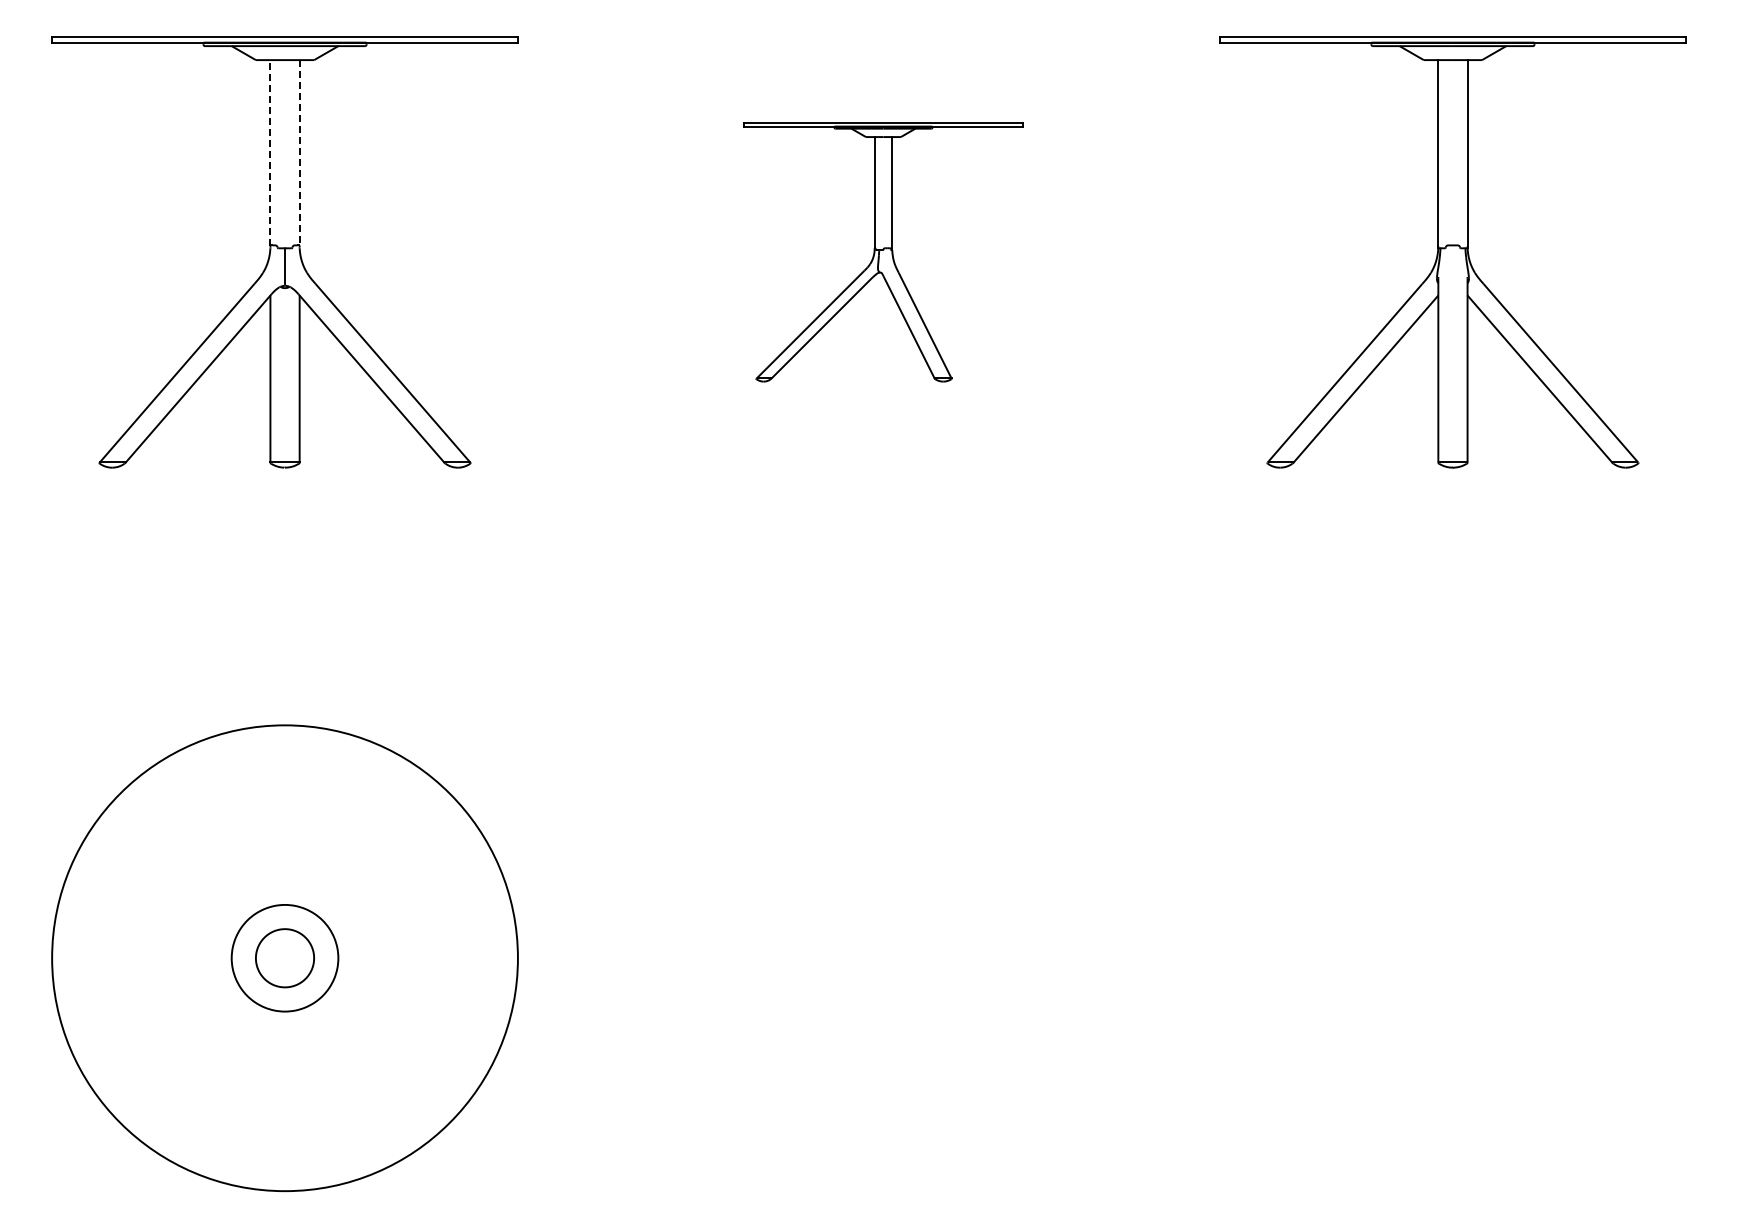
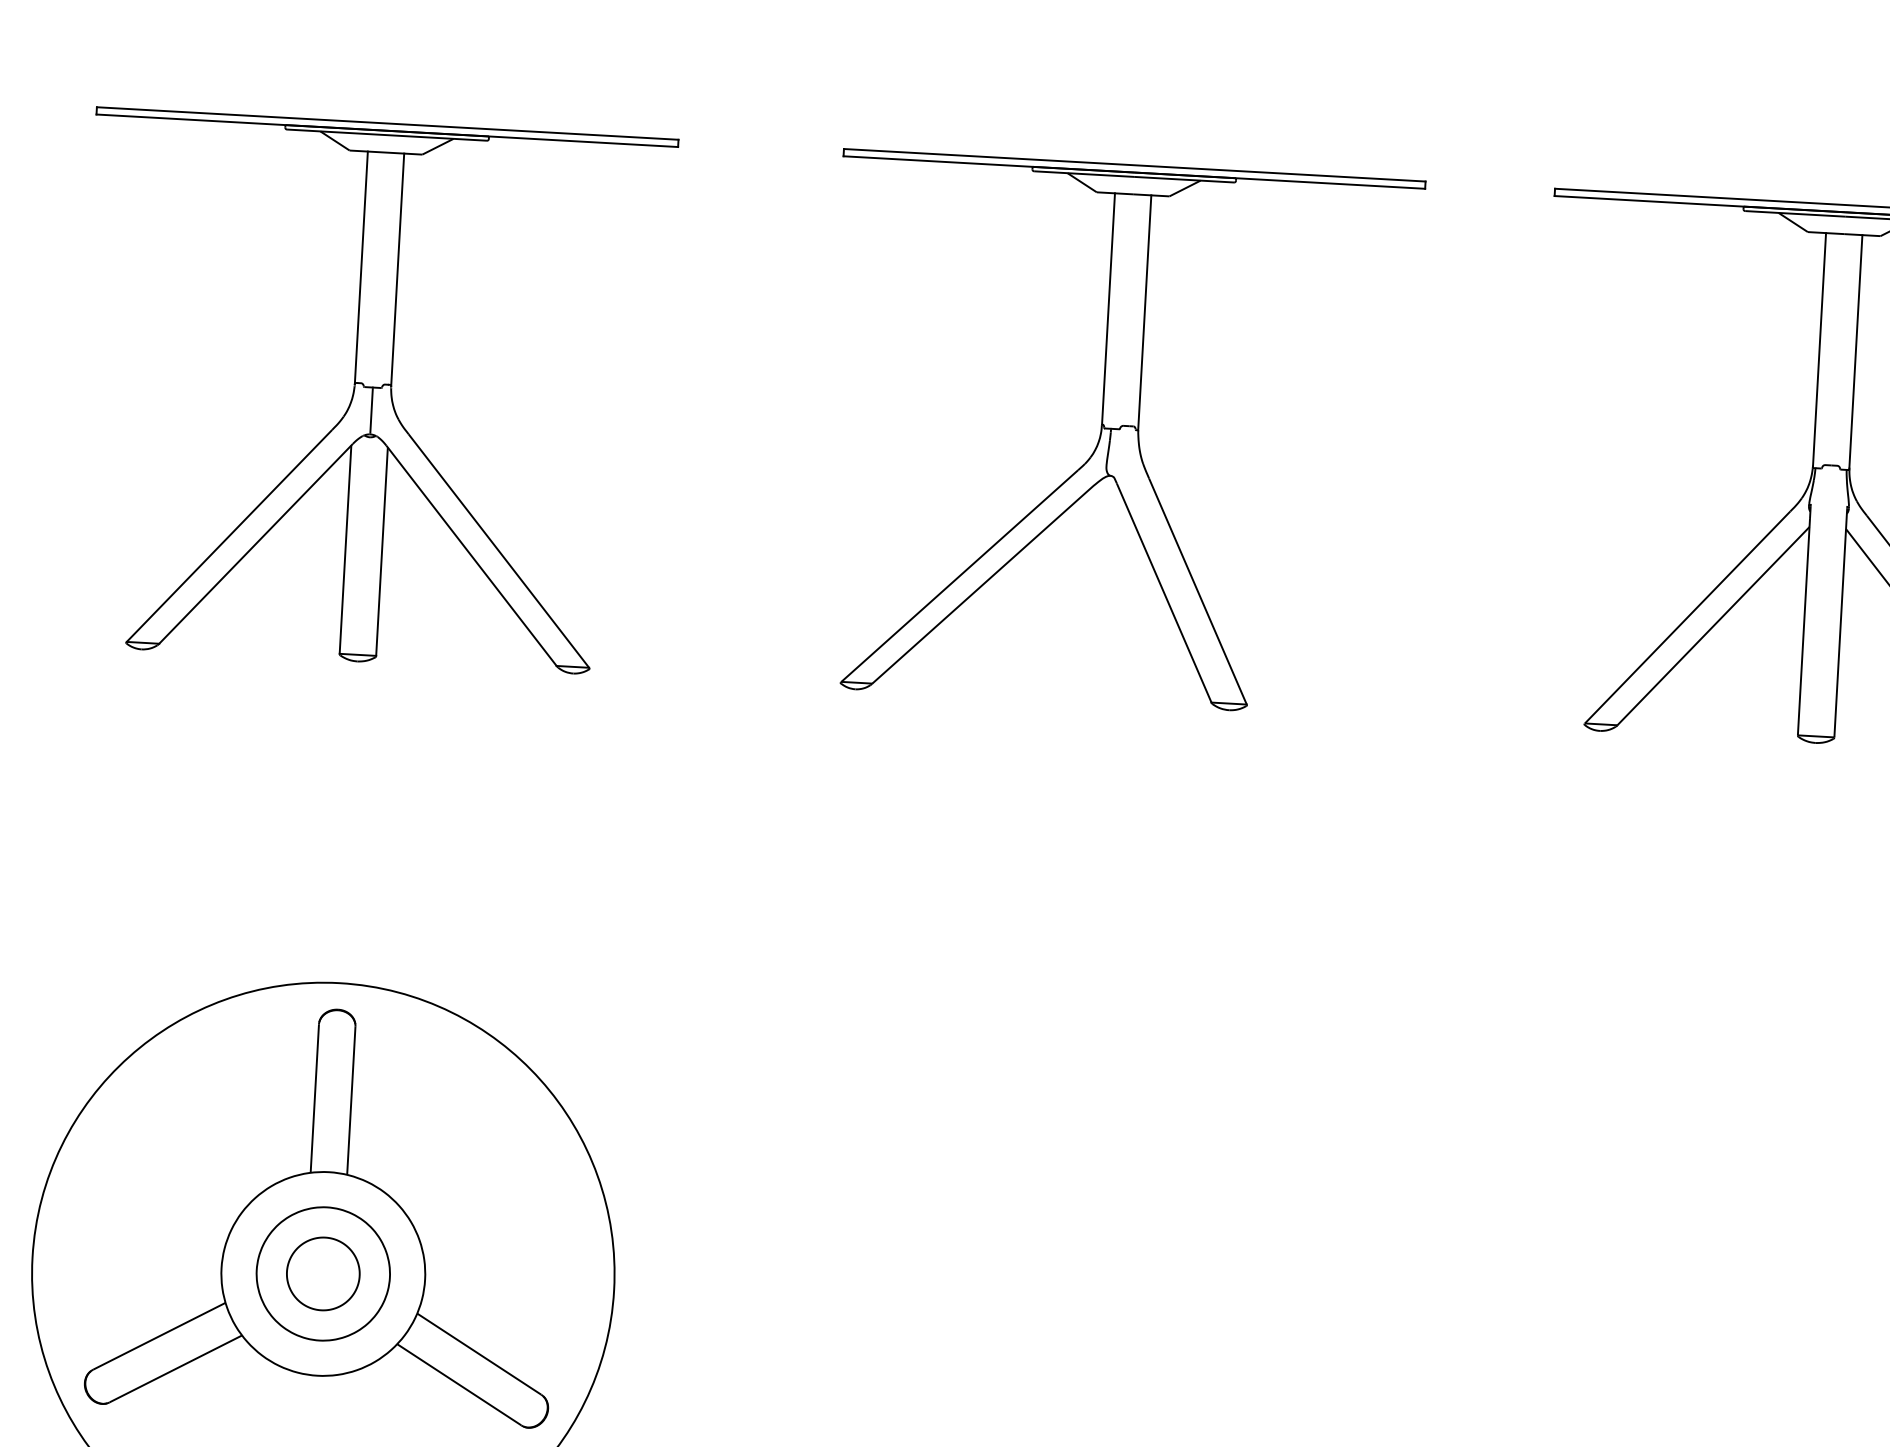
line: (270, 152) -> (361, 266), dashed -> solid
line: (299, 153) -> (397, 270), dashed -> solid
part: (883, 252) -> (1119, 434), size x1.67
part: (284, 908) -> (326, 1211), added

